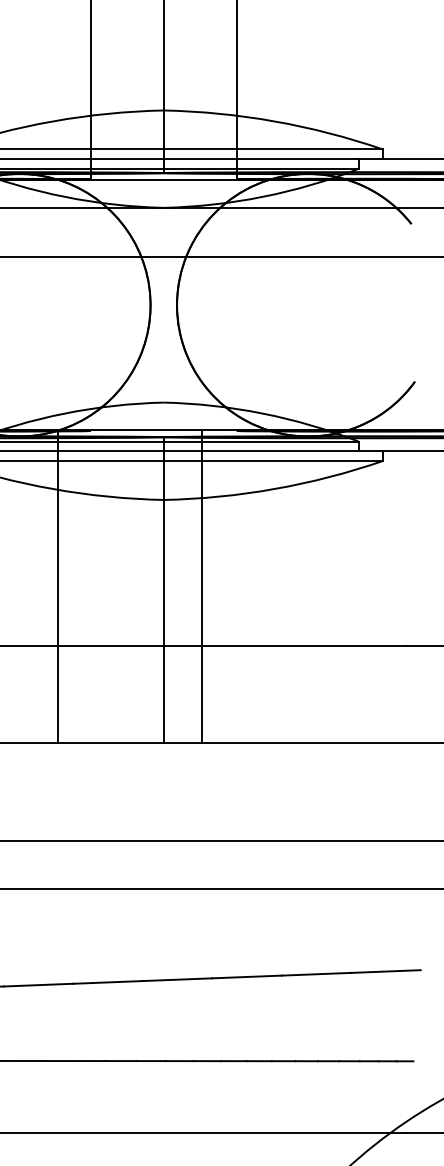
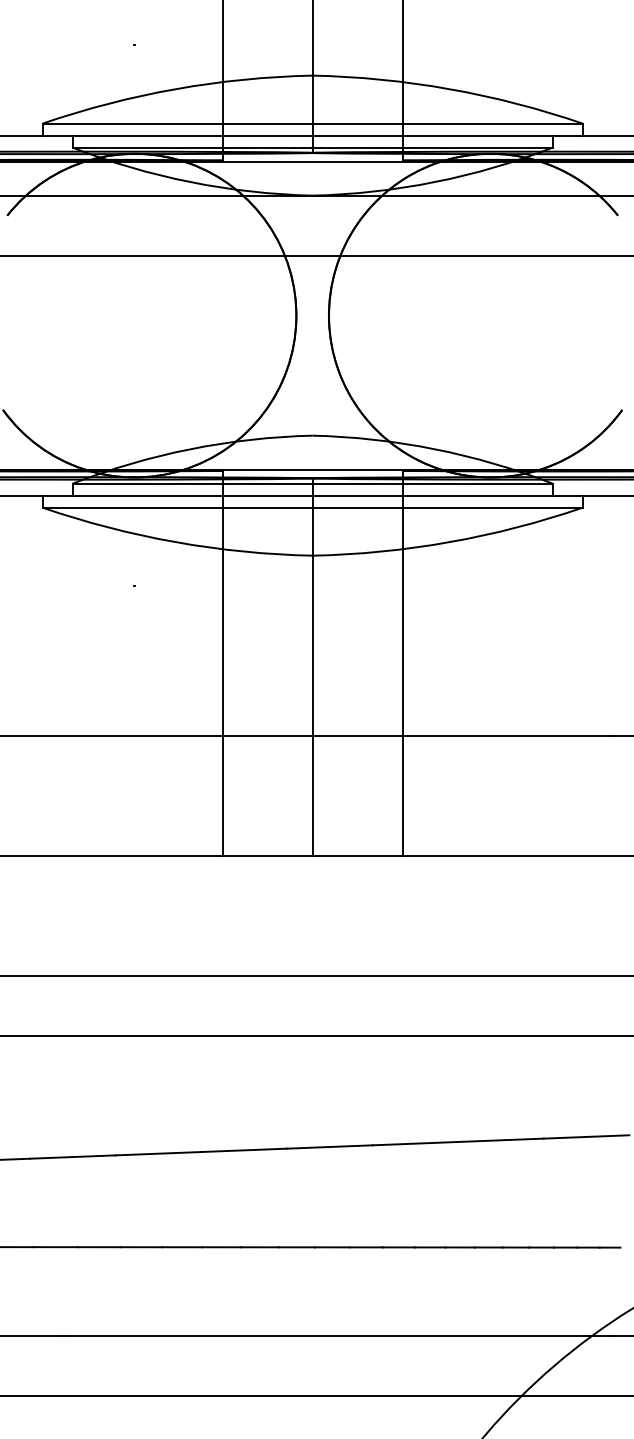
line: (57, 586) -> (222, 662), moved
line: (201, 586) -> (402, 662), moved

